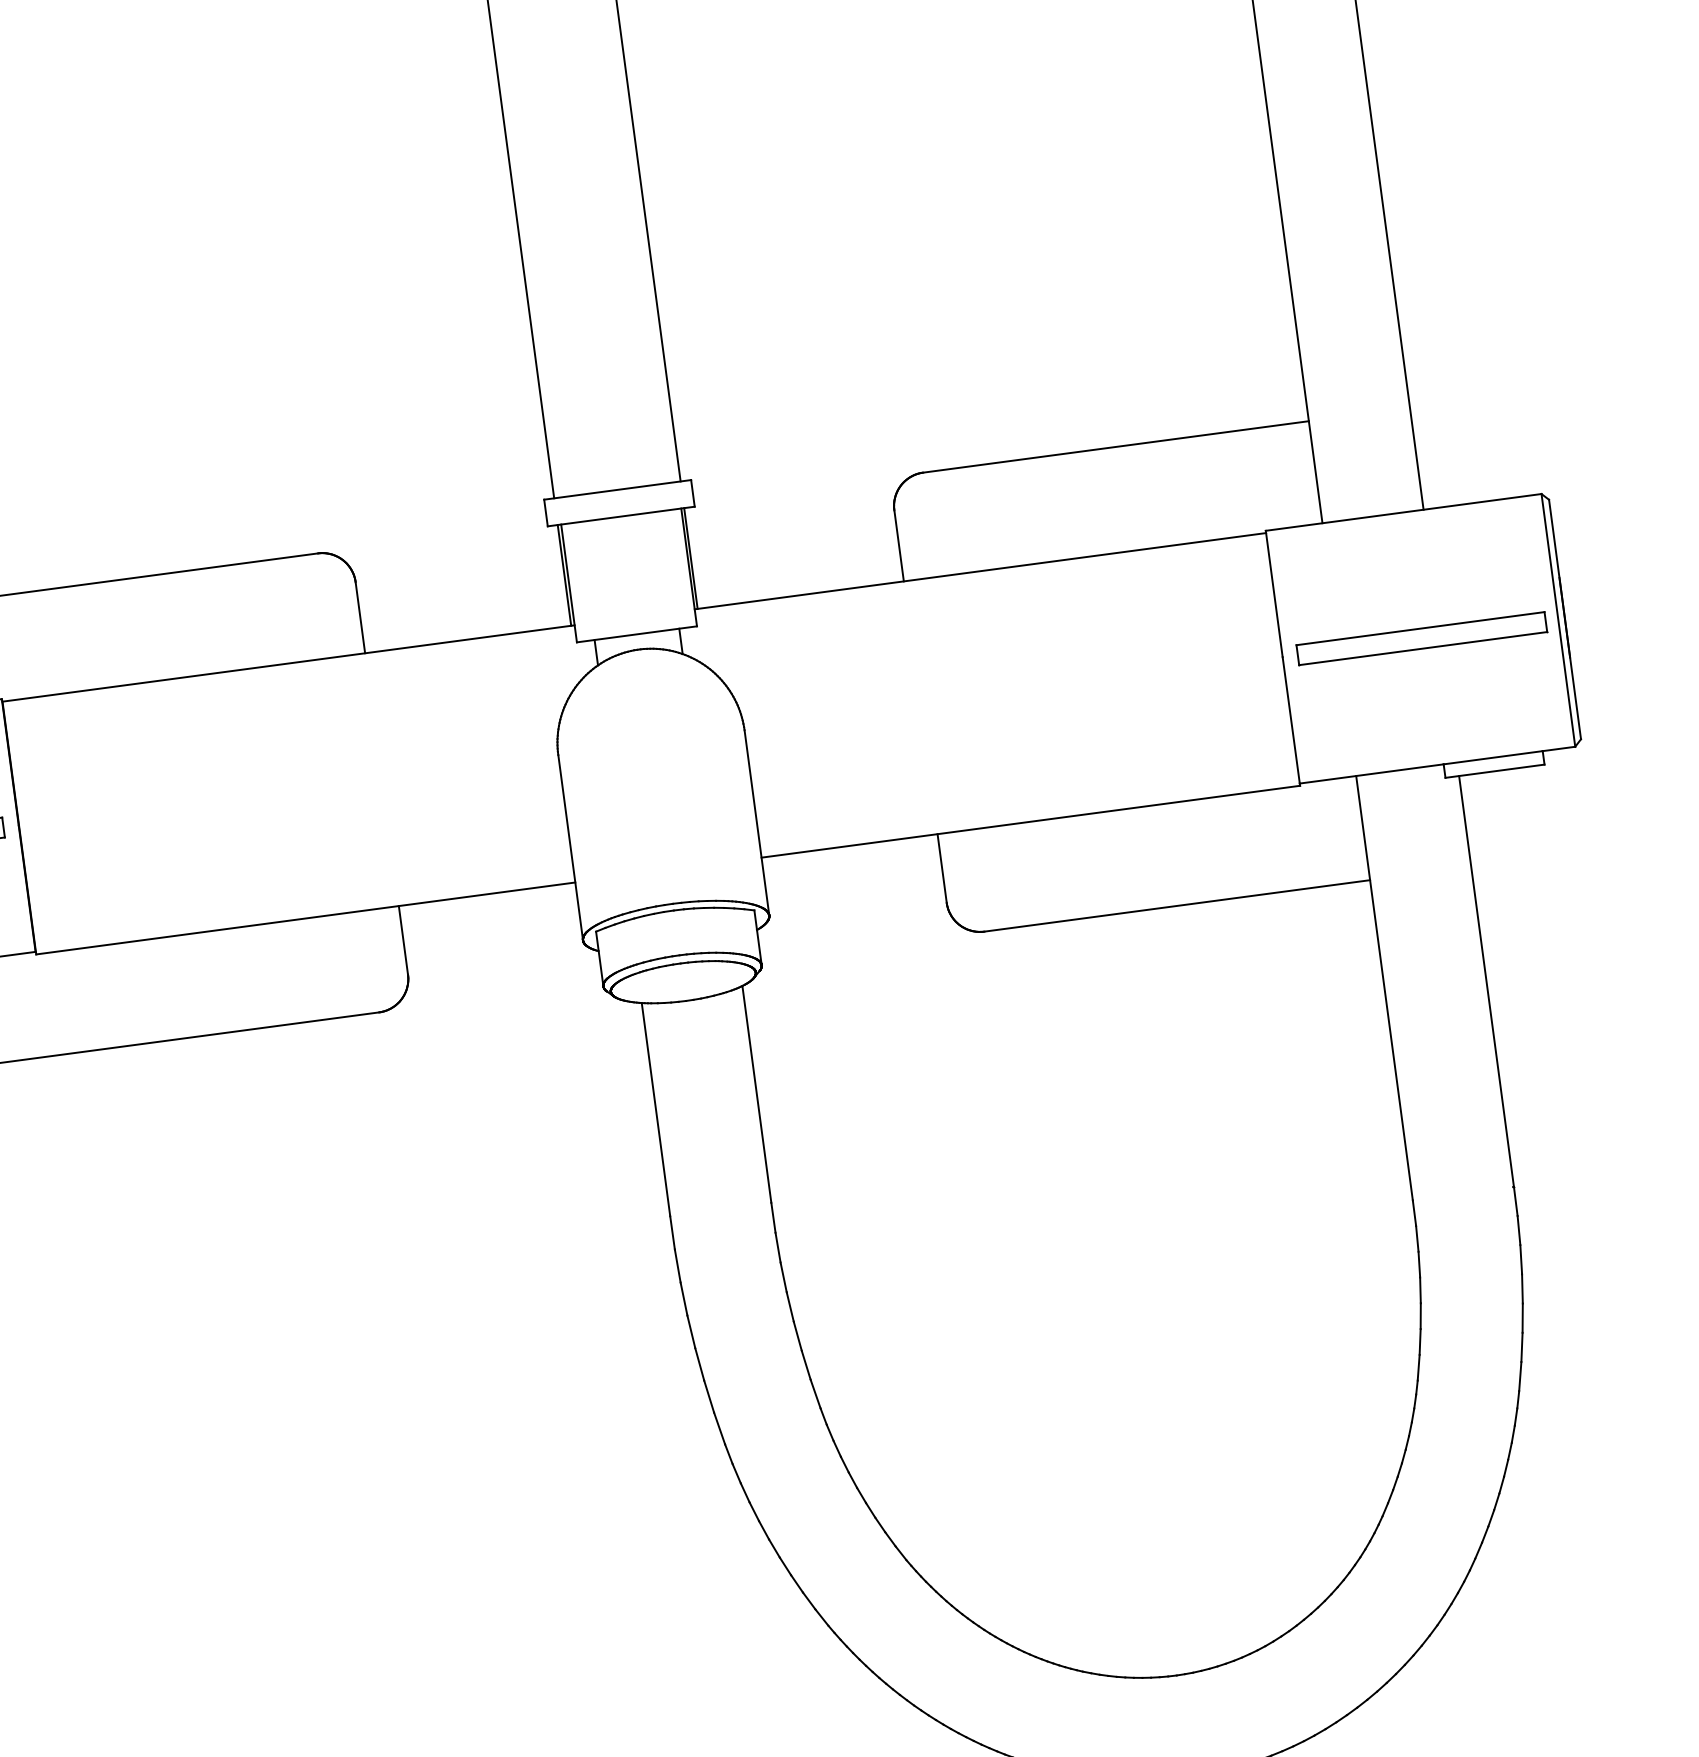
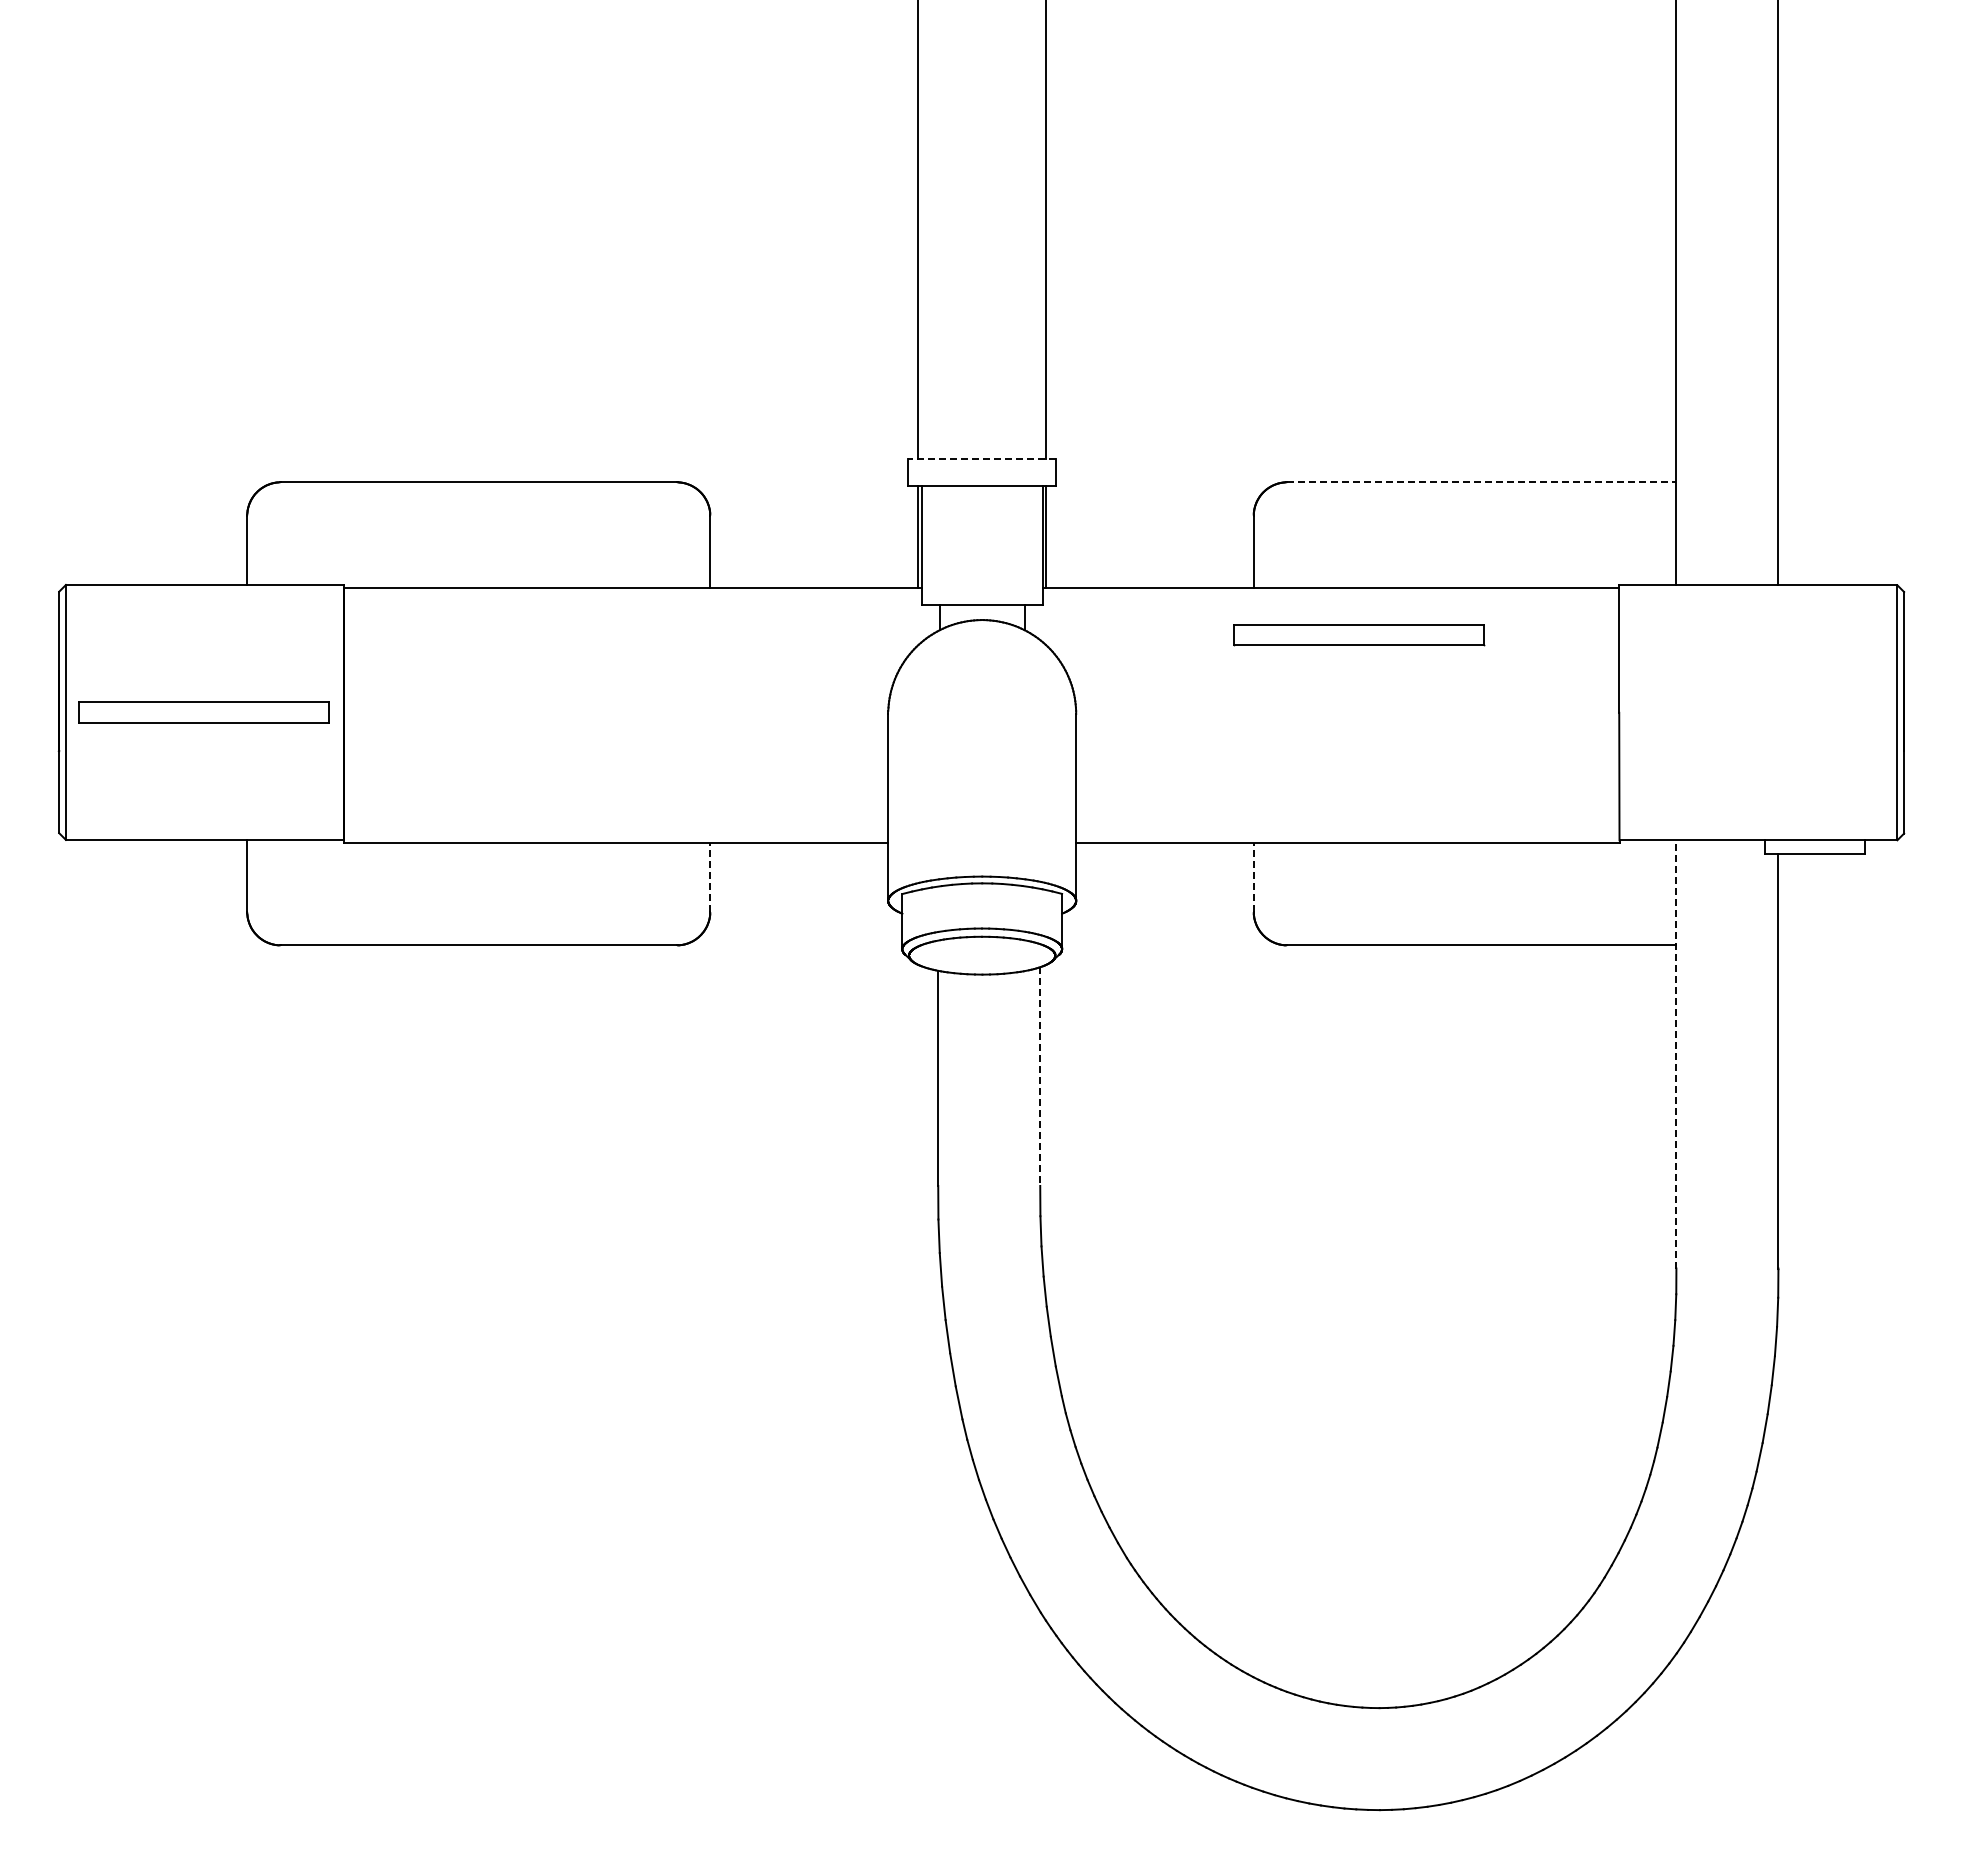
line: (1115, 447) -> (1481, 482), solid -> dashed
line: (616, 489) -> (981, 458), solid -> dashed
part: (1422, 639) -> (1359, 635), moved
line: (941, 868) -> (1253, 877), solid -> dashed
line: (403, 940) -> (710, 877), solid -> dashed
line: (1384, 987) -> (1676, 1053), solid -> dashed
line: (757, 1095) -> (1040, 1077), solid -> dashed

